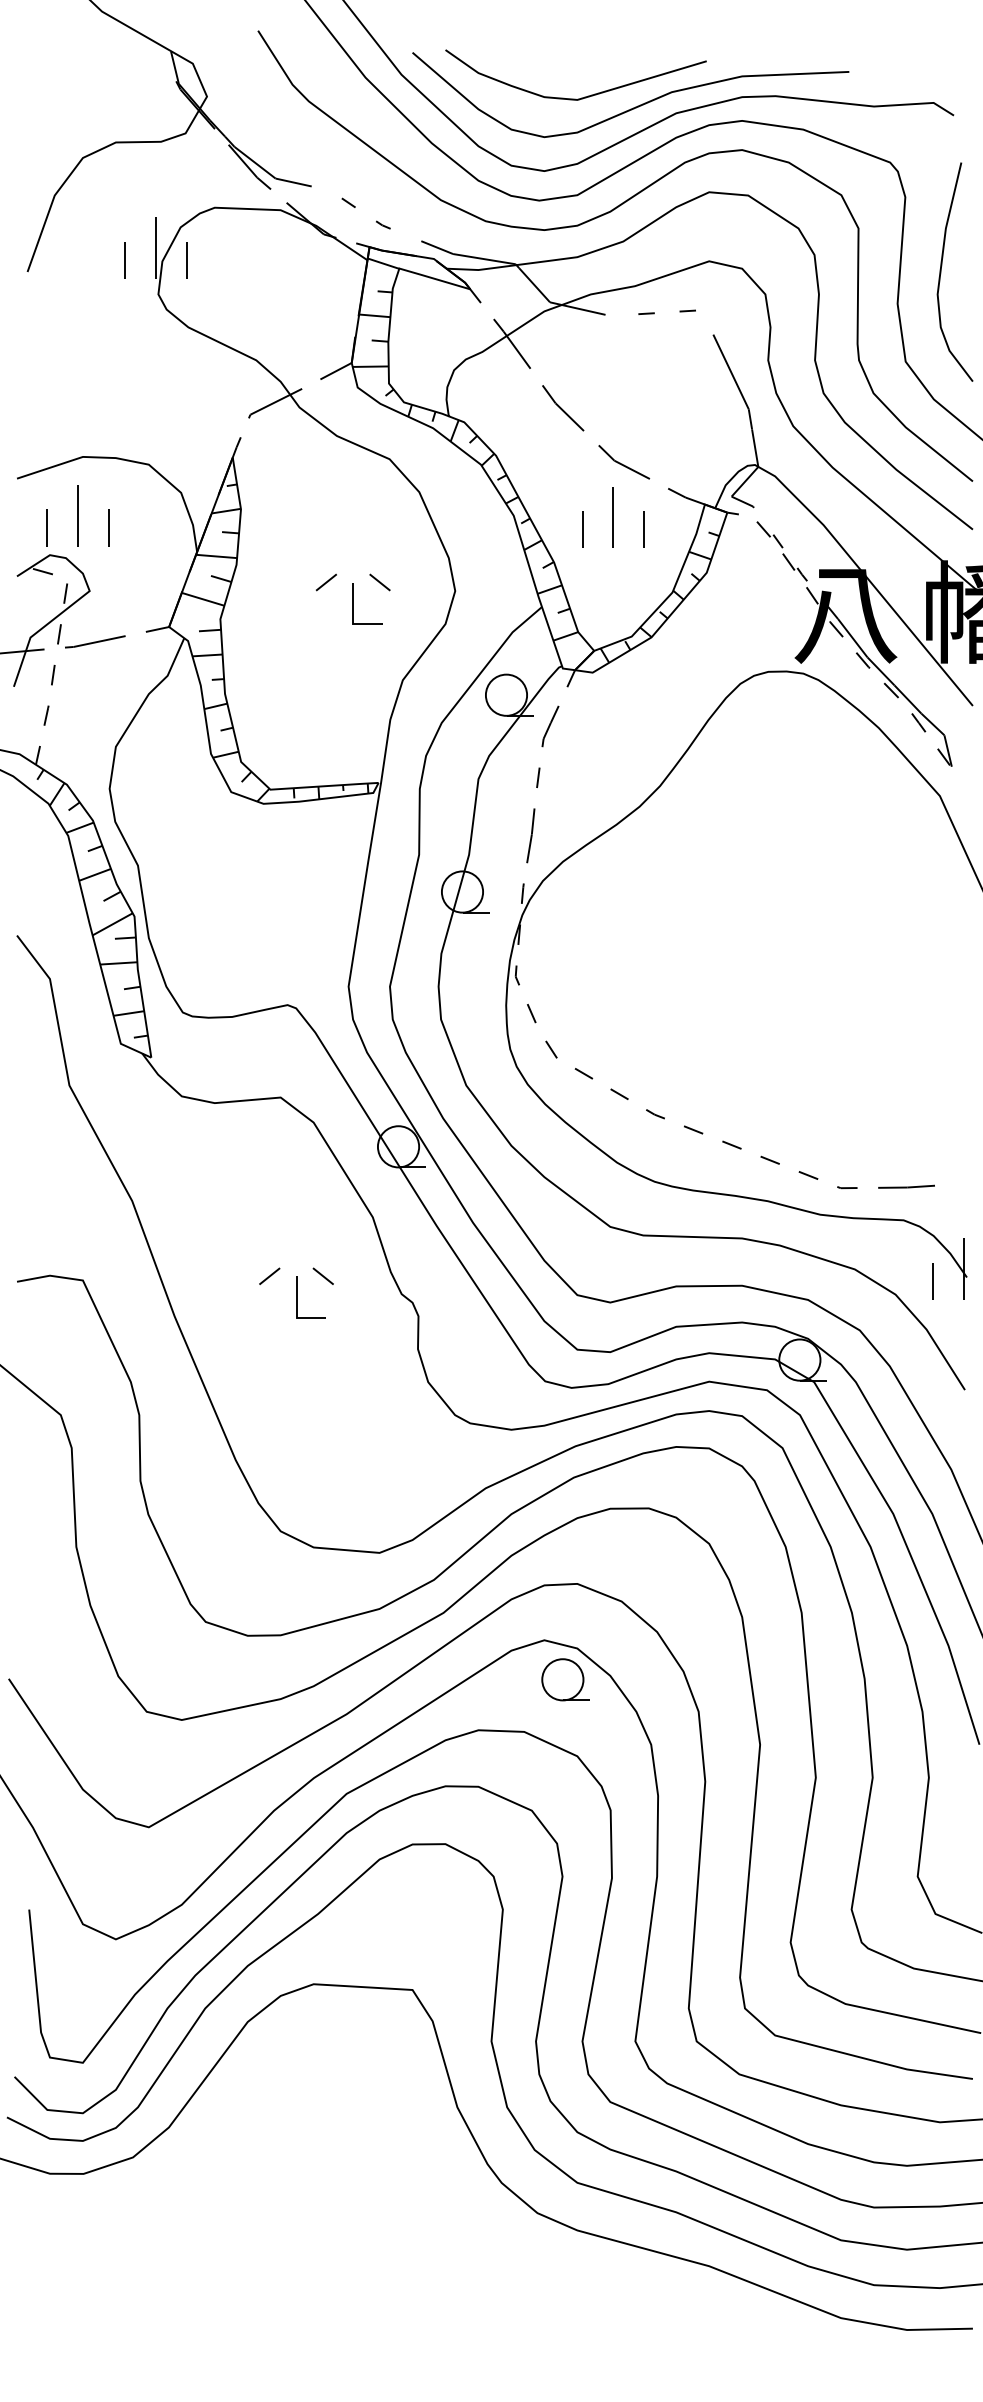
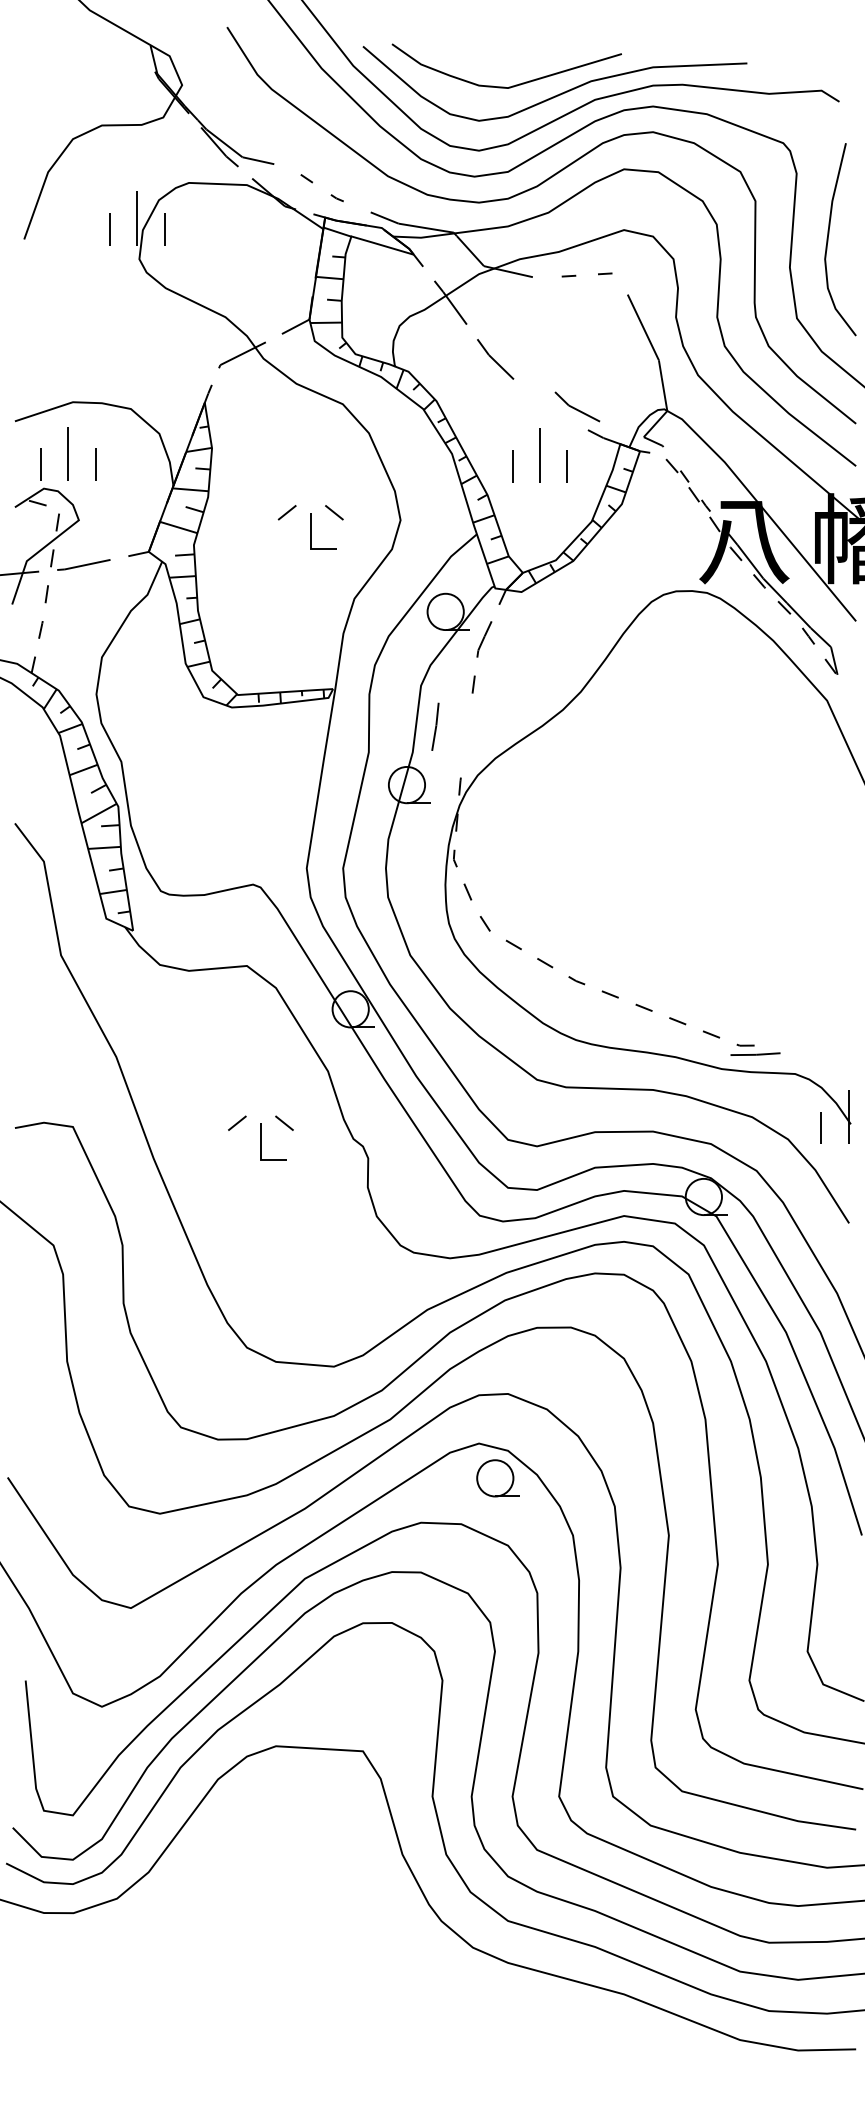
part: (624, 462) -> (577, 407), moved
line: (530, 835) -> (435, 726), moved
line: (906, 1186) -> (755, 1053), moved

